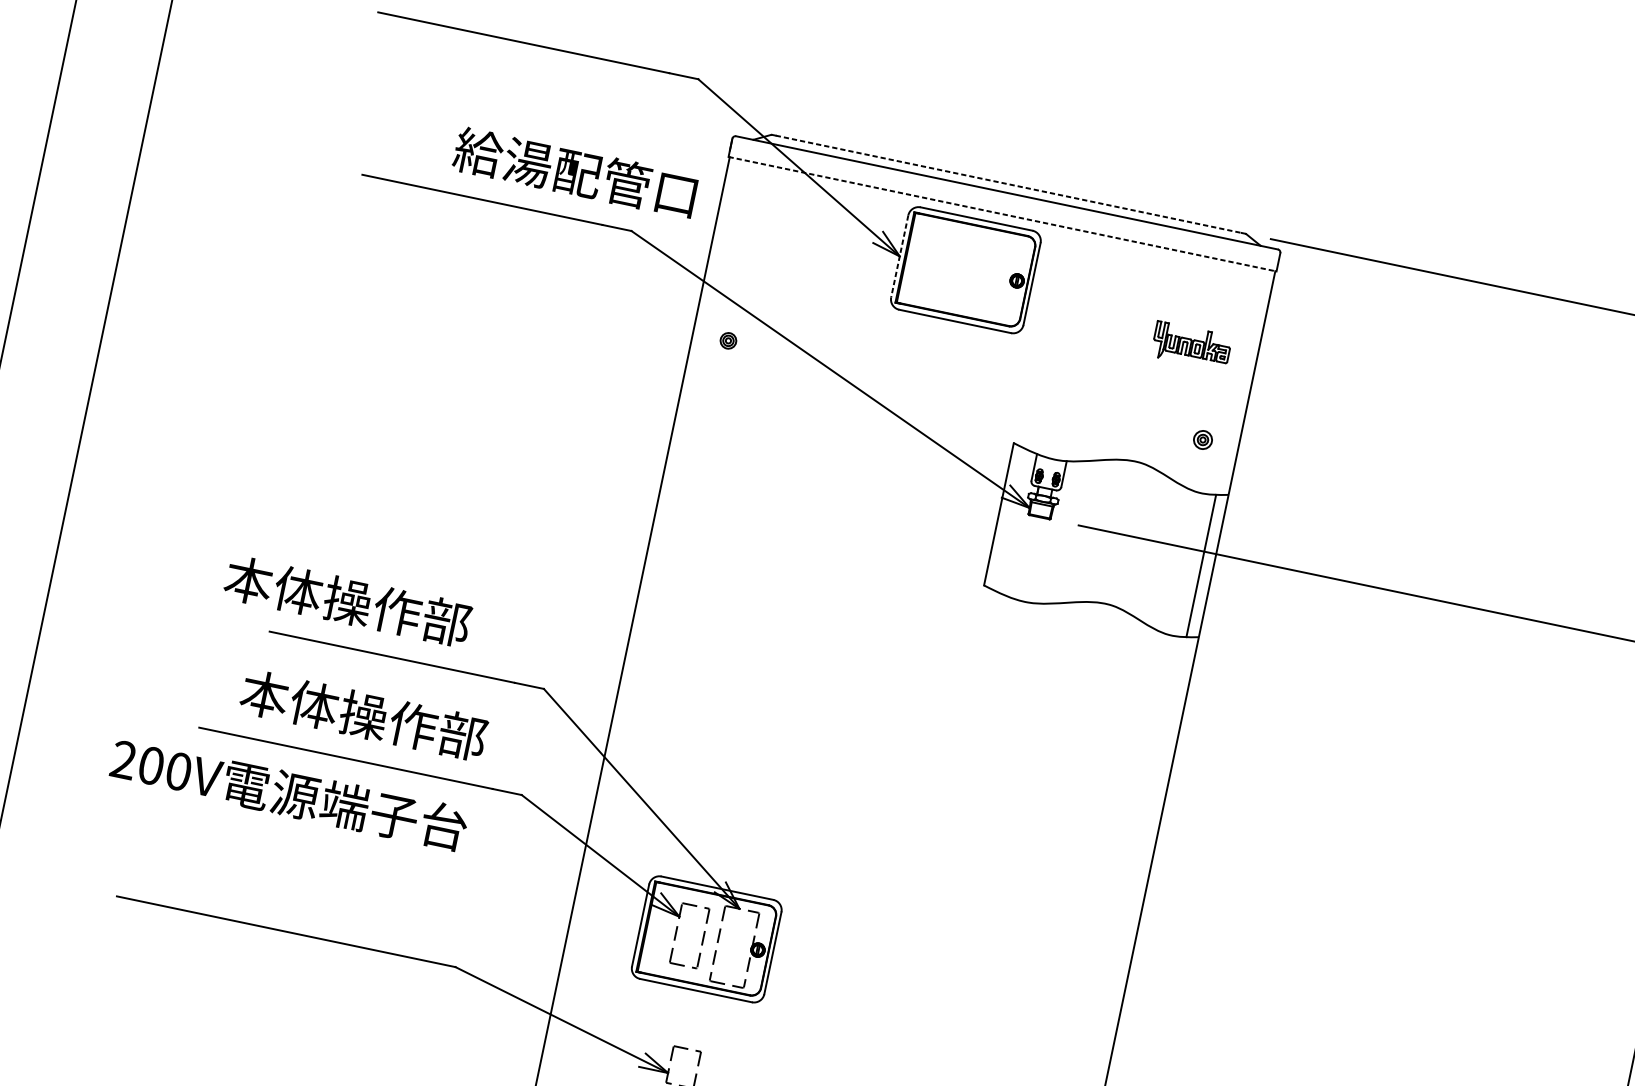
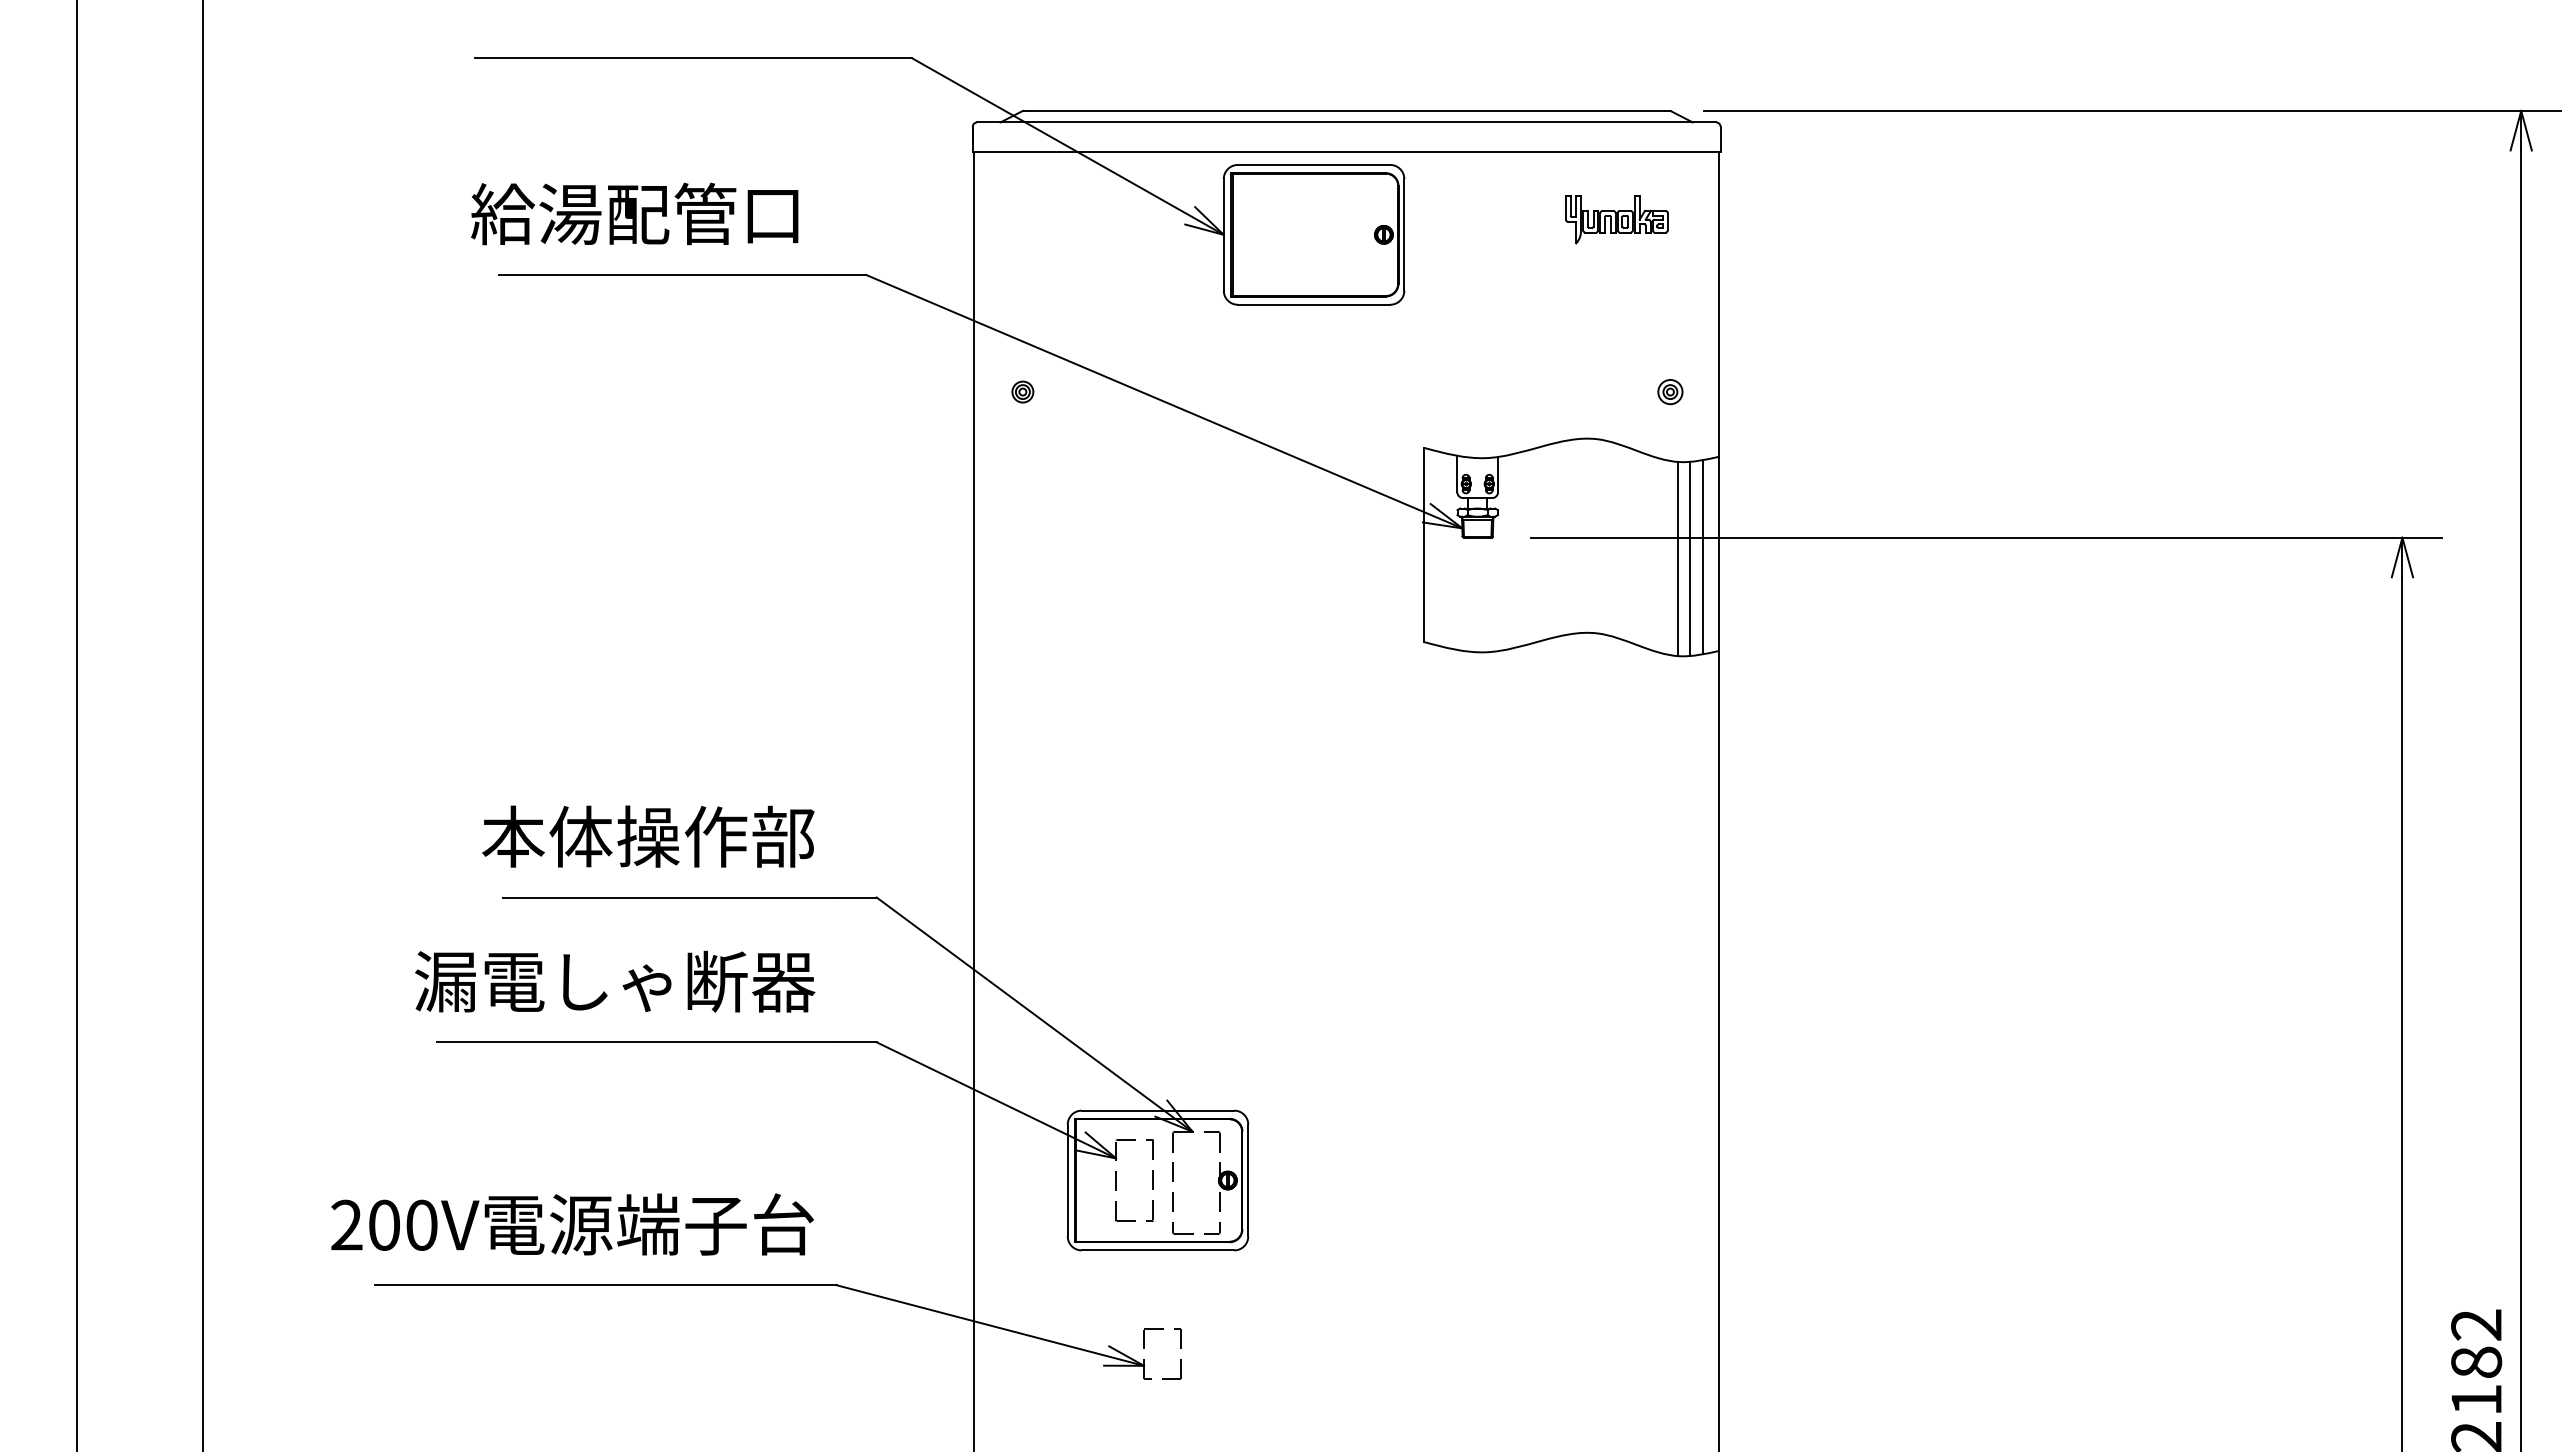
text: (575, 172) -> (634, 213), moved
line: (1008, 184) -> (1346, 110), dashed -> solid
line: (1002, 214) -> (1346, 151), dashed -> solid
line: (899, 256) -> (1223, 234), dashed -> solid
part: (1191, 346) -> (1616, 219), moved
line: (1183, 563) -> (1678, 558), added
line: (1191, 564) -> (1689, 558), added
text: (347, 601) -> (648, 836), moved
text: (339, 710) -> (615, 981), 本体操作部 -> 漏電しゃ断器
text: (289, 794) -> (572, 1224), moved

